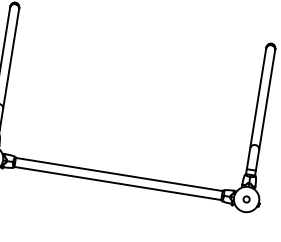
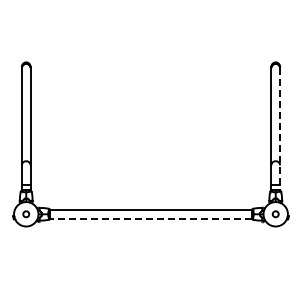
line: (265, 113) -> (280, 129), solid -> dashed
line: (118, 183) -> (151, 218), solid -> dashed

